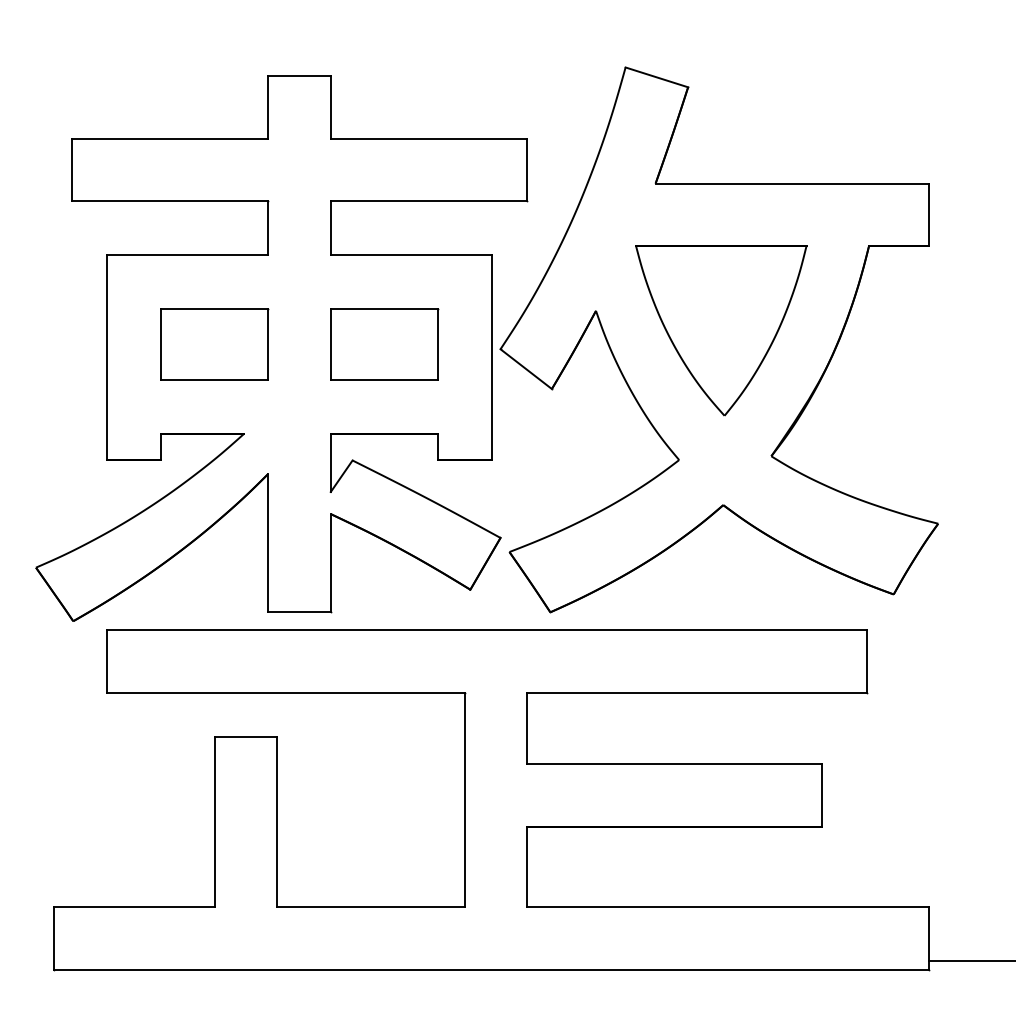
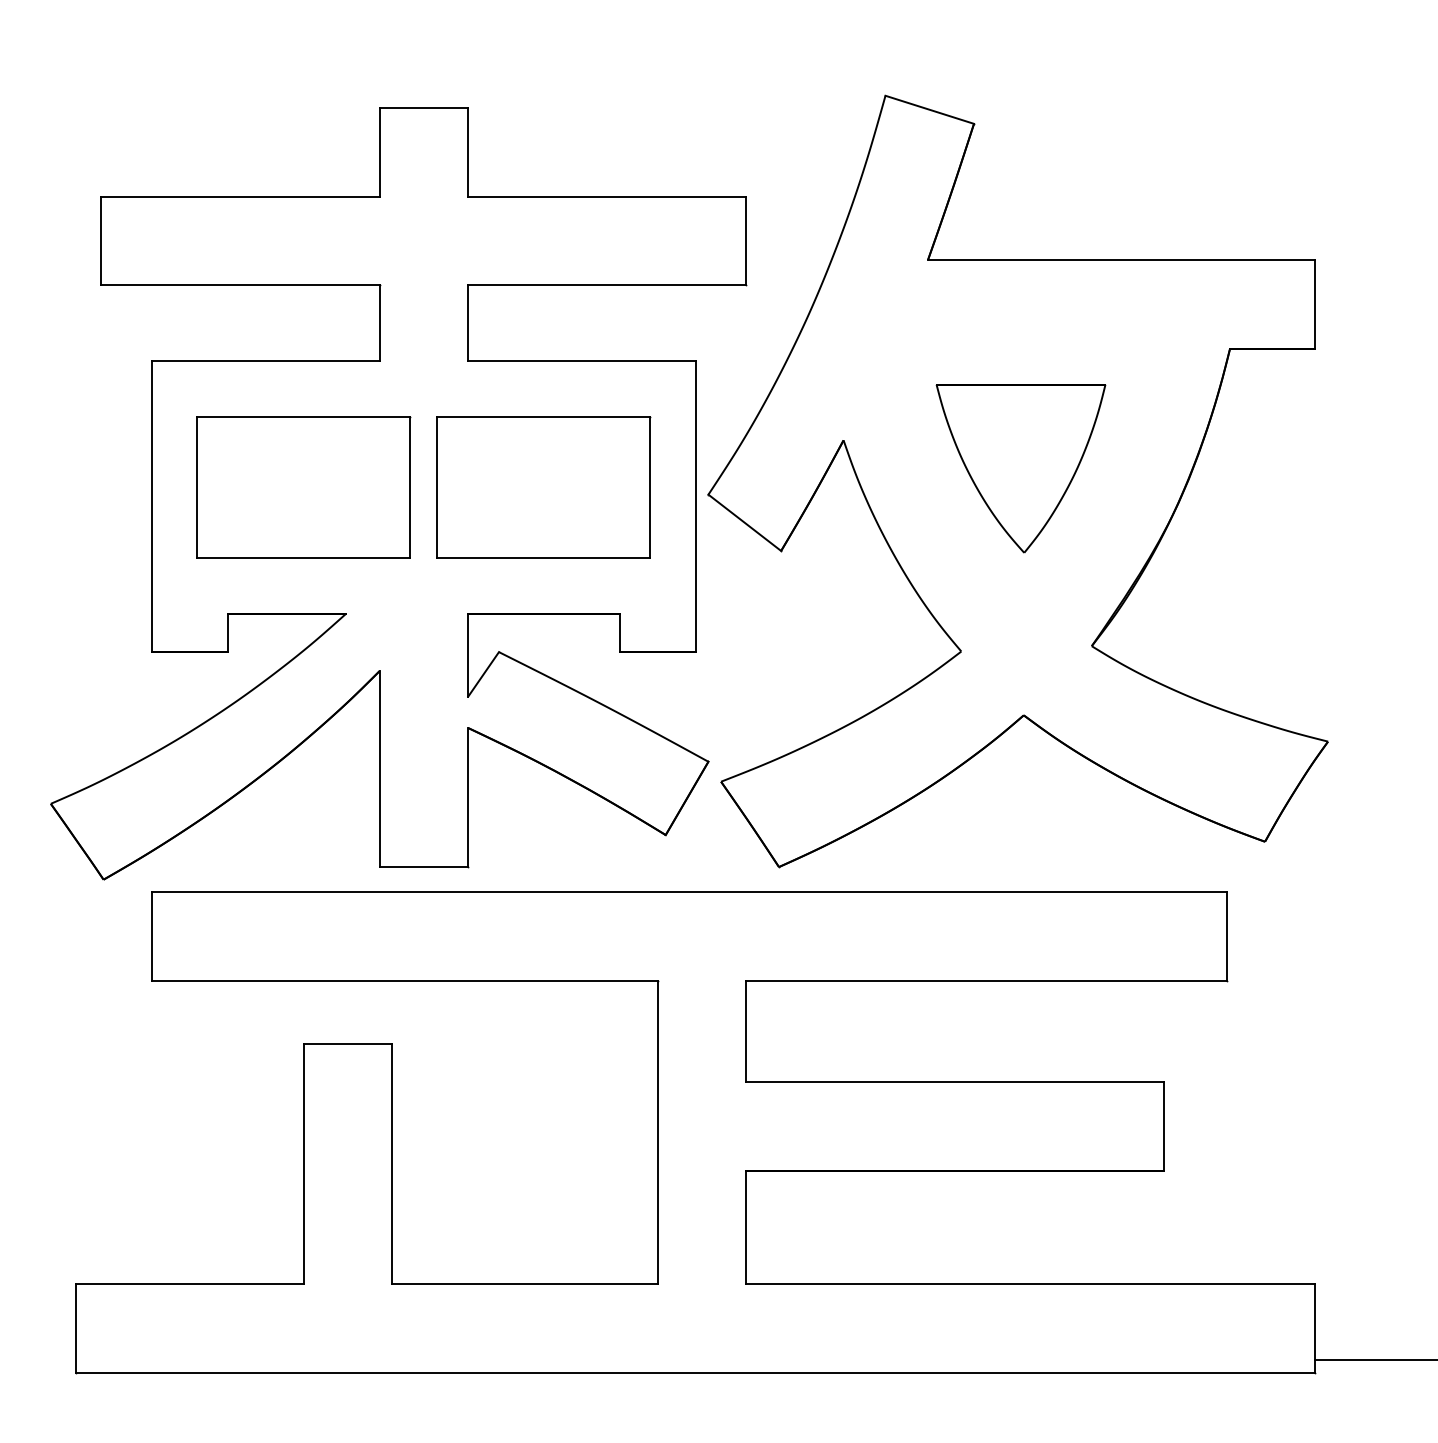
part: (721, 330) -> (1021, 468), size x0.7
part: (214, 344) -> (303, 487), size x1.4
part: (384, 344) -> (544, 487), size x1.4

